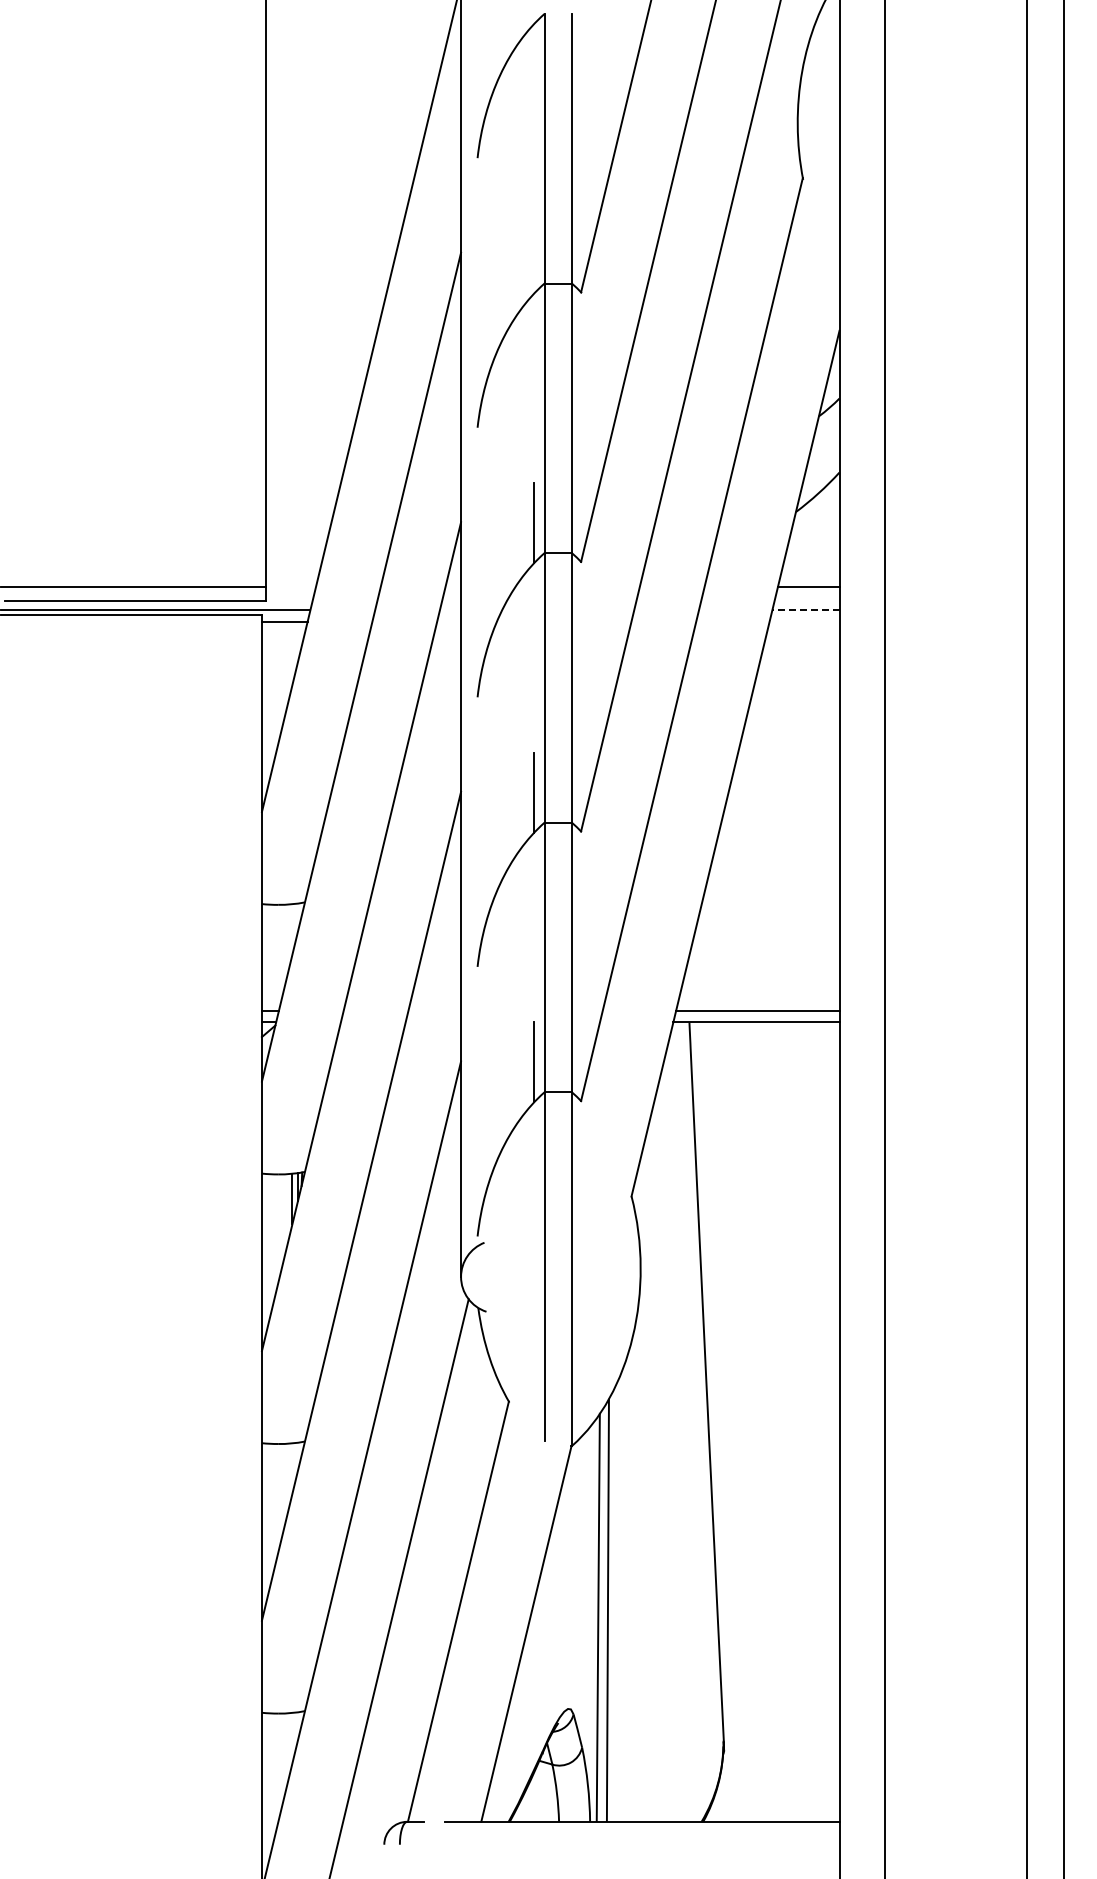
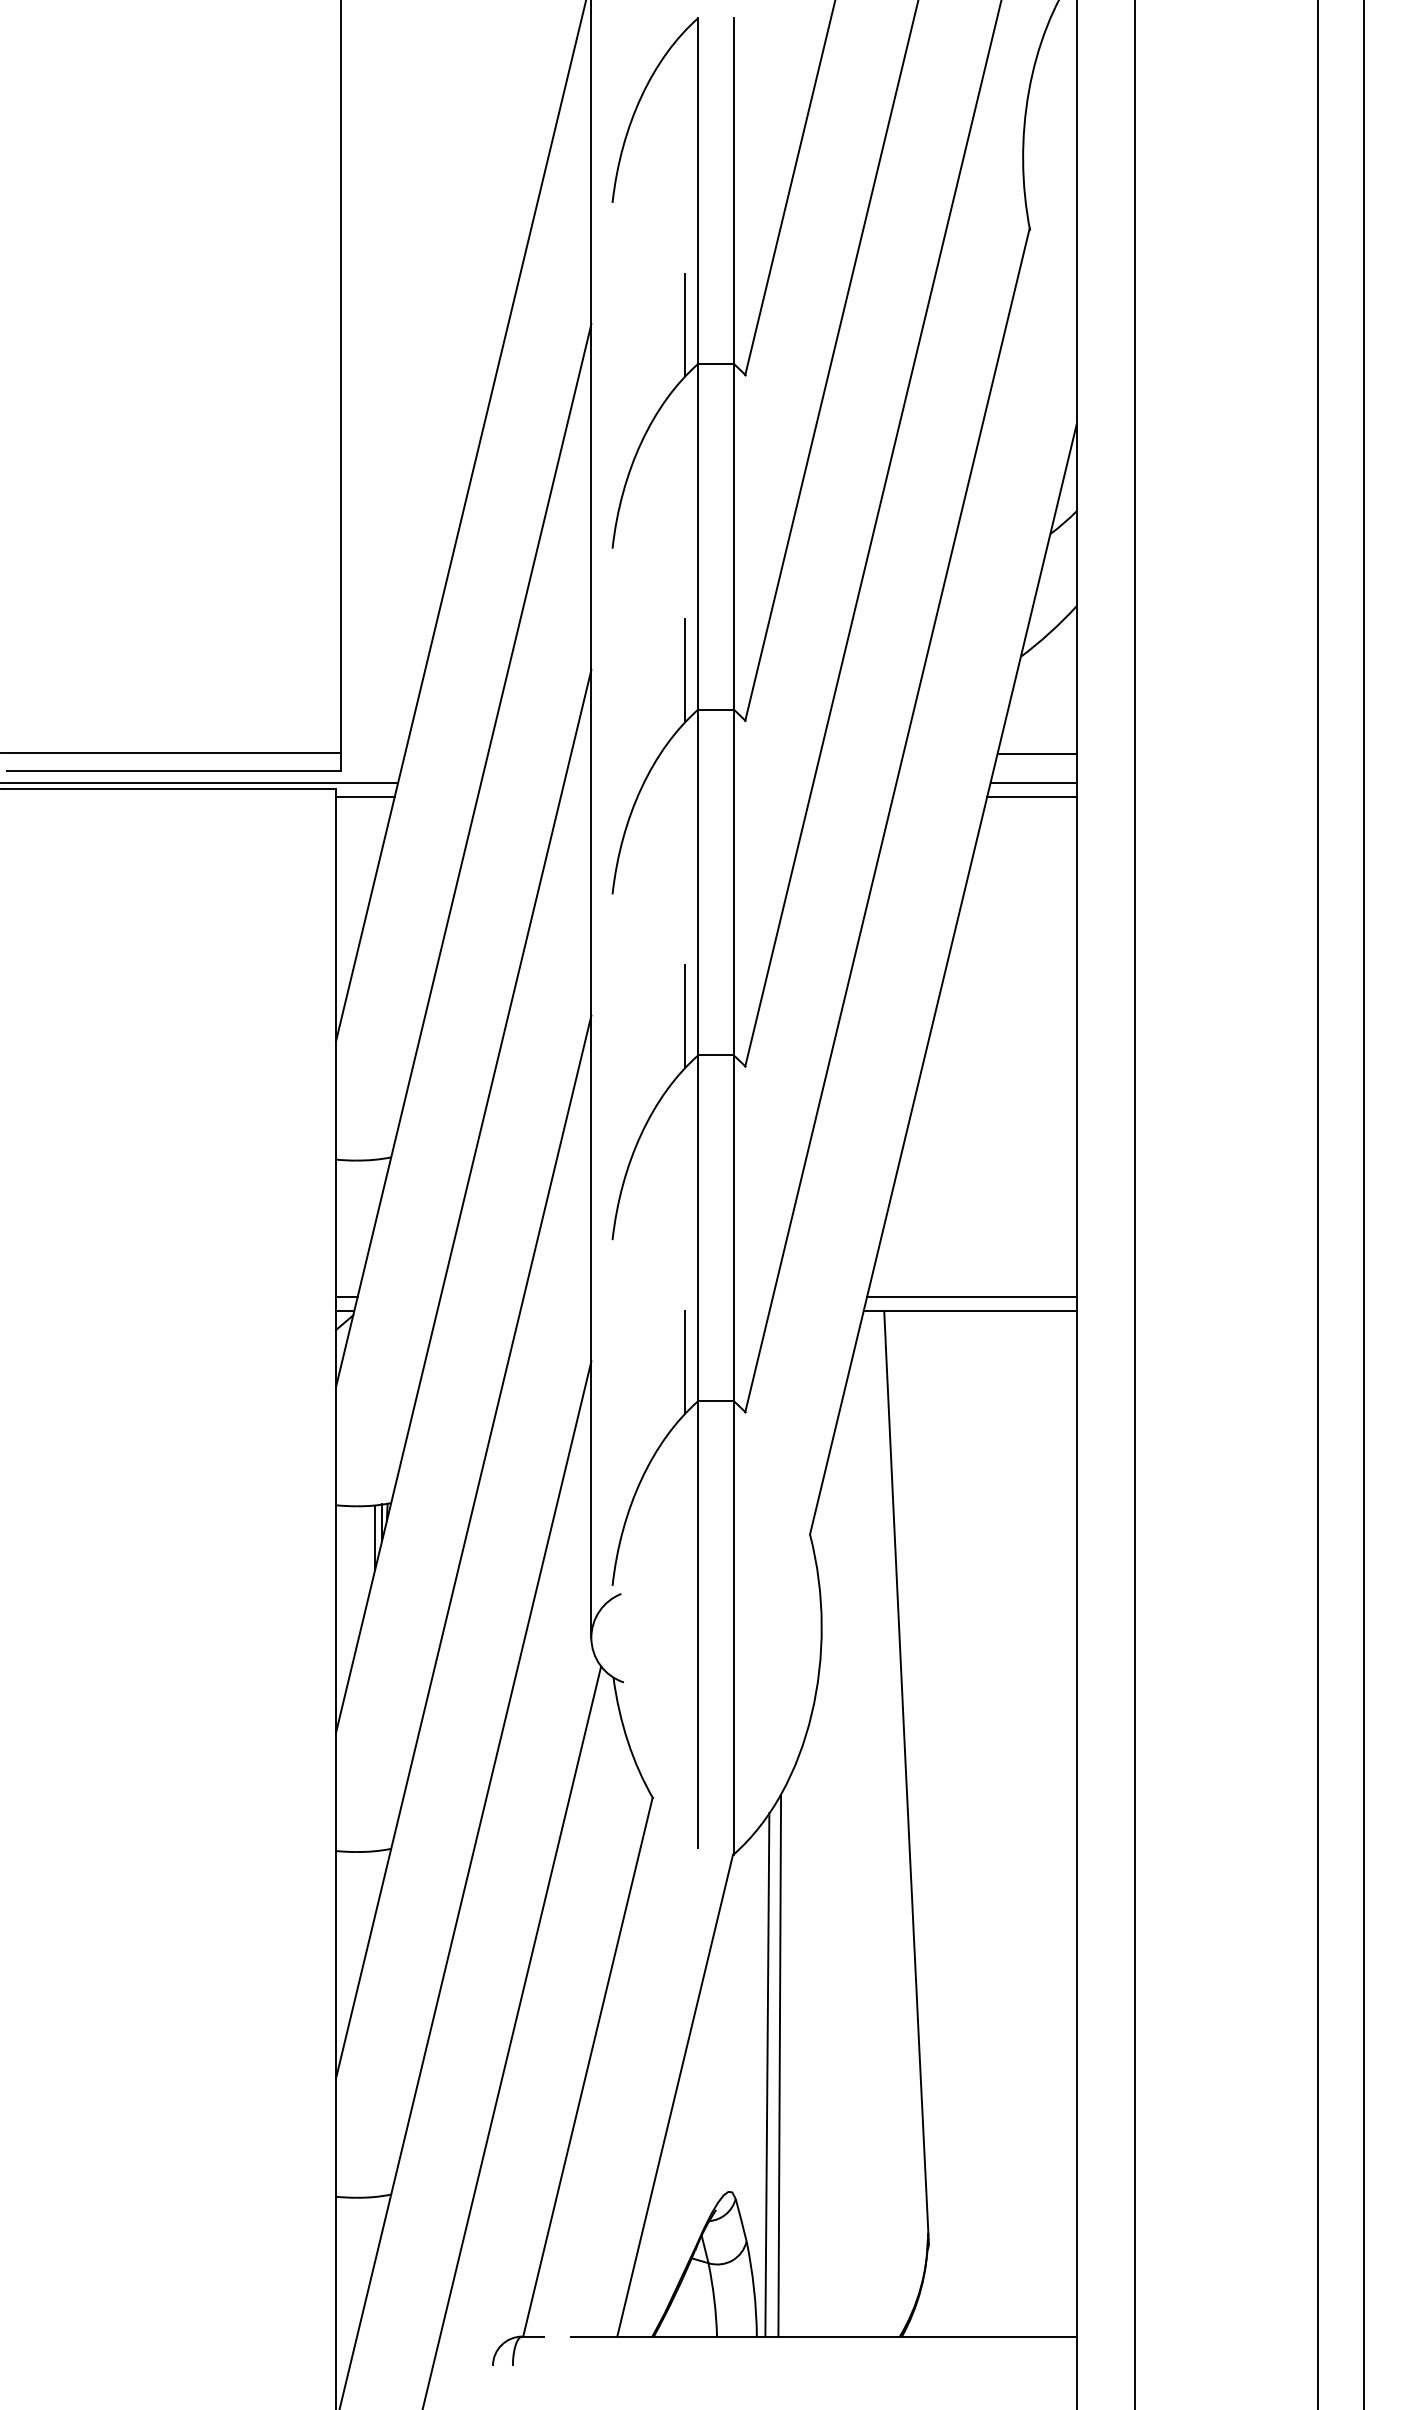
line: (534, 253) -> (685, 325), added
line: (805, 610) -> (1033, 783), dashed -> solid
line: (804, 621) -> (1031, 797), added

